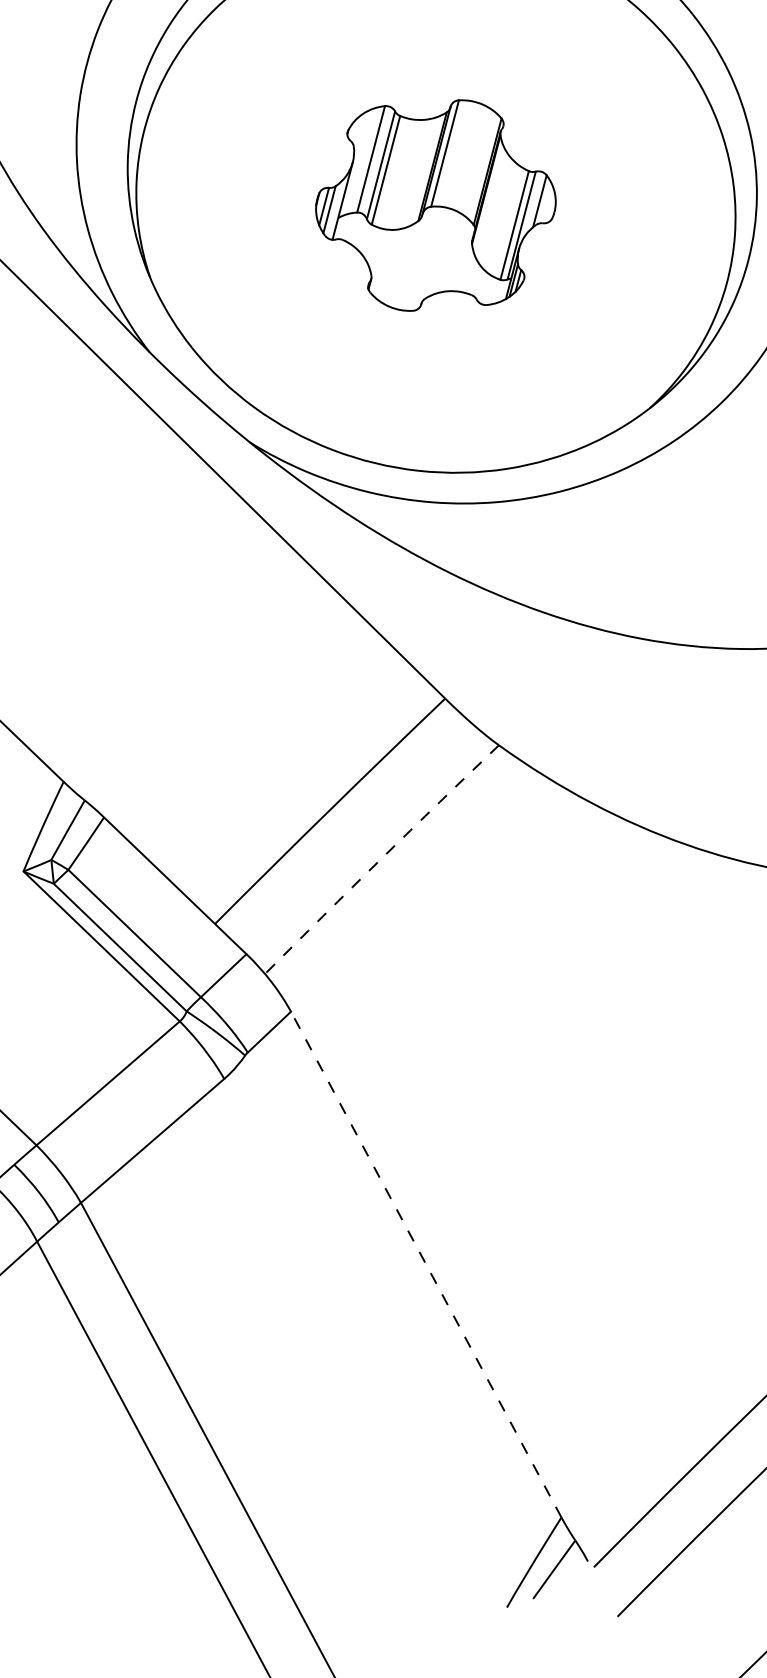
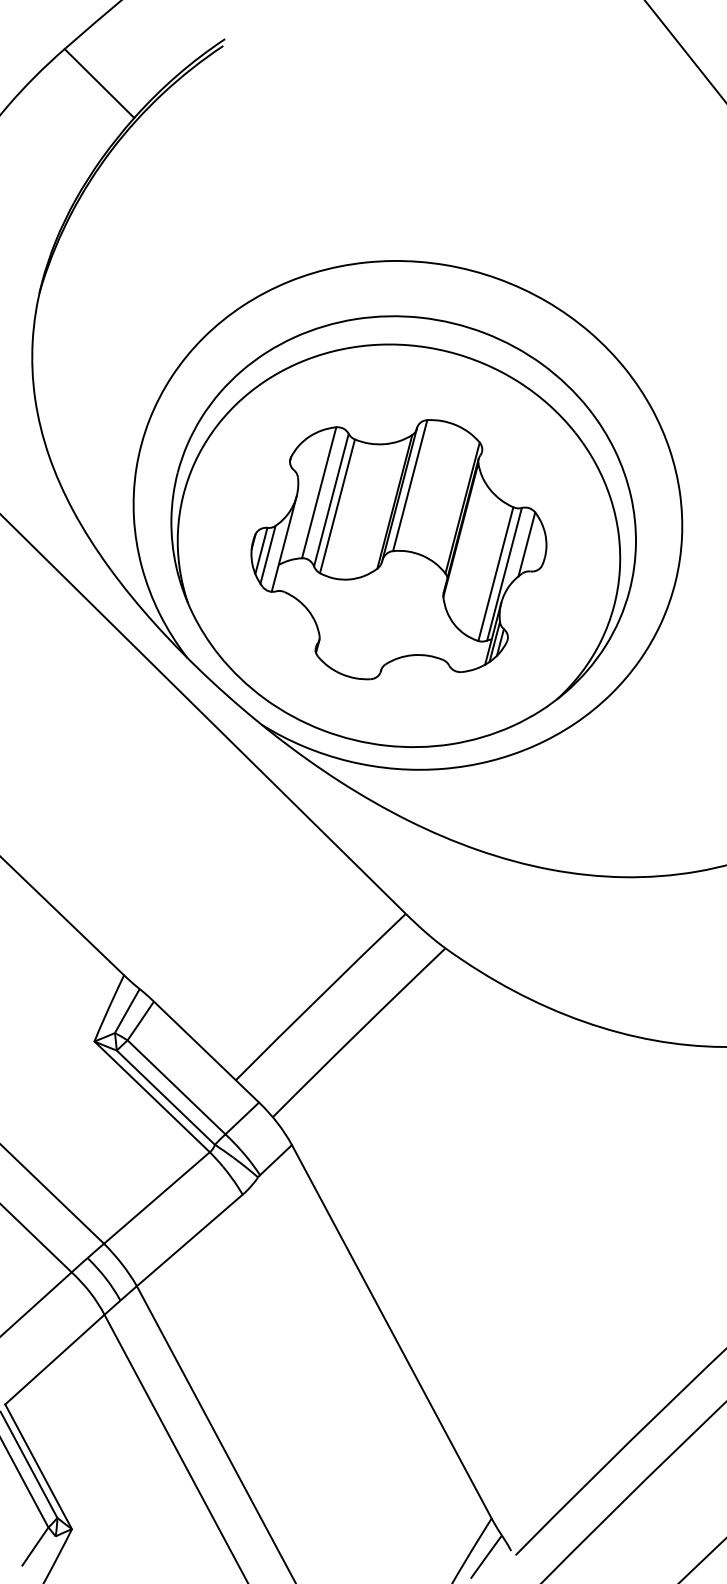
part: (435, 205) -> (398, 549), size x1.67
arc: (381, 859) -> (358, 1032), dashed -> solid
line: (425, 1264) -> (391, 1331), dashed -> solid

